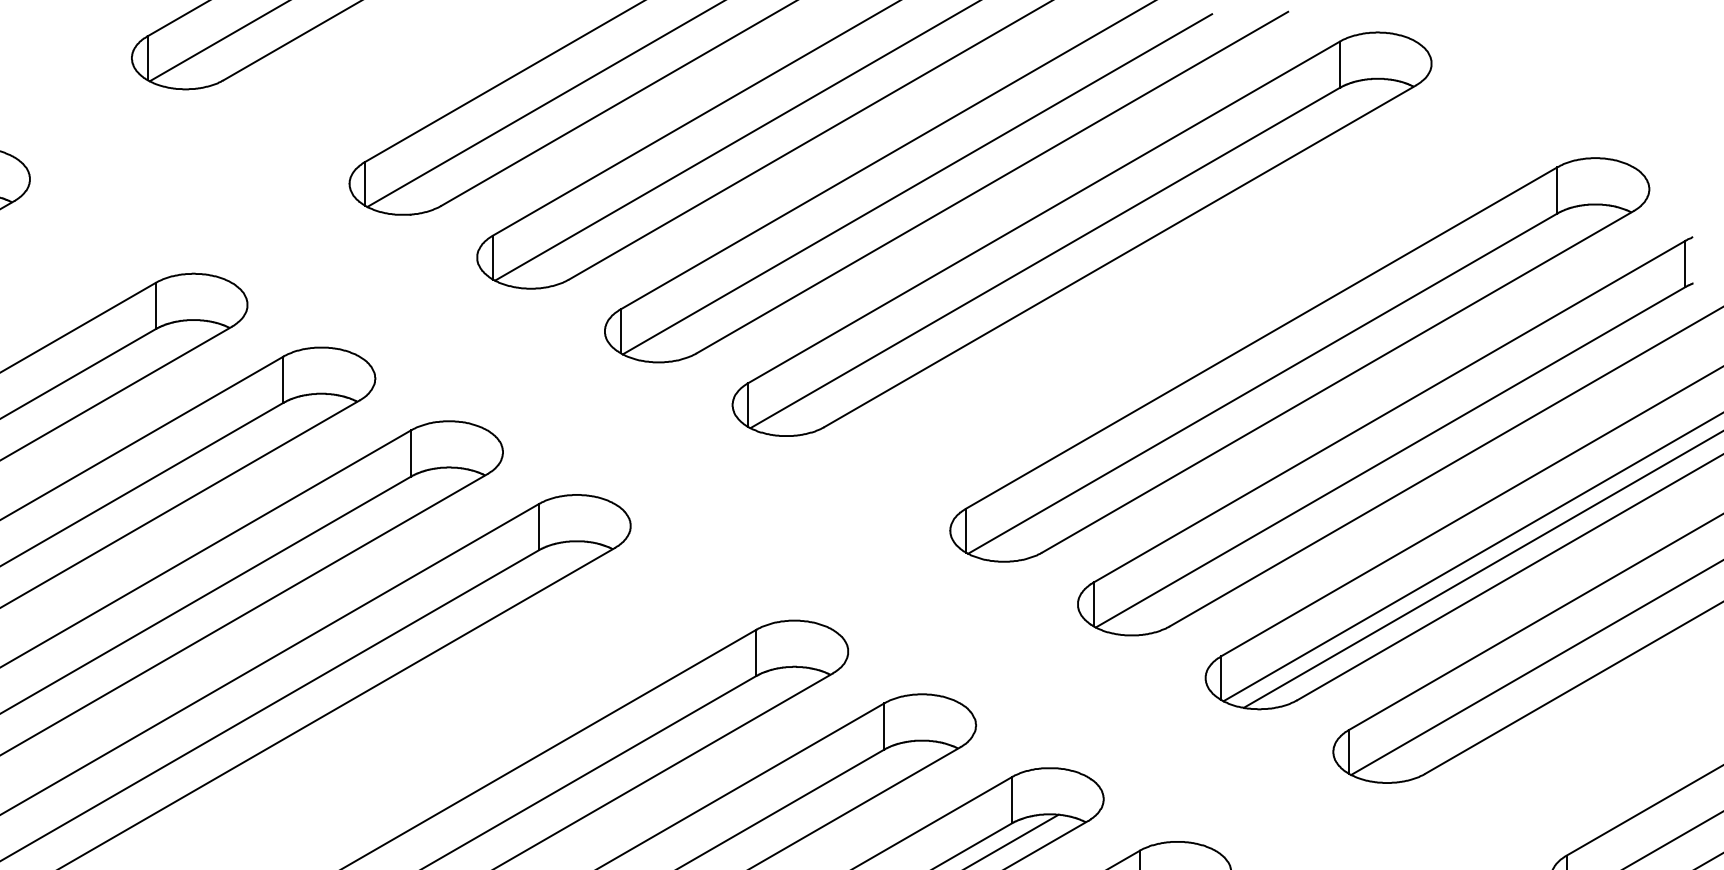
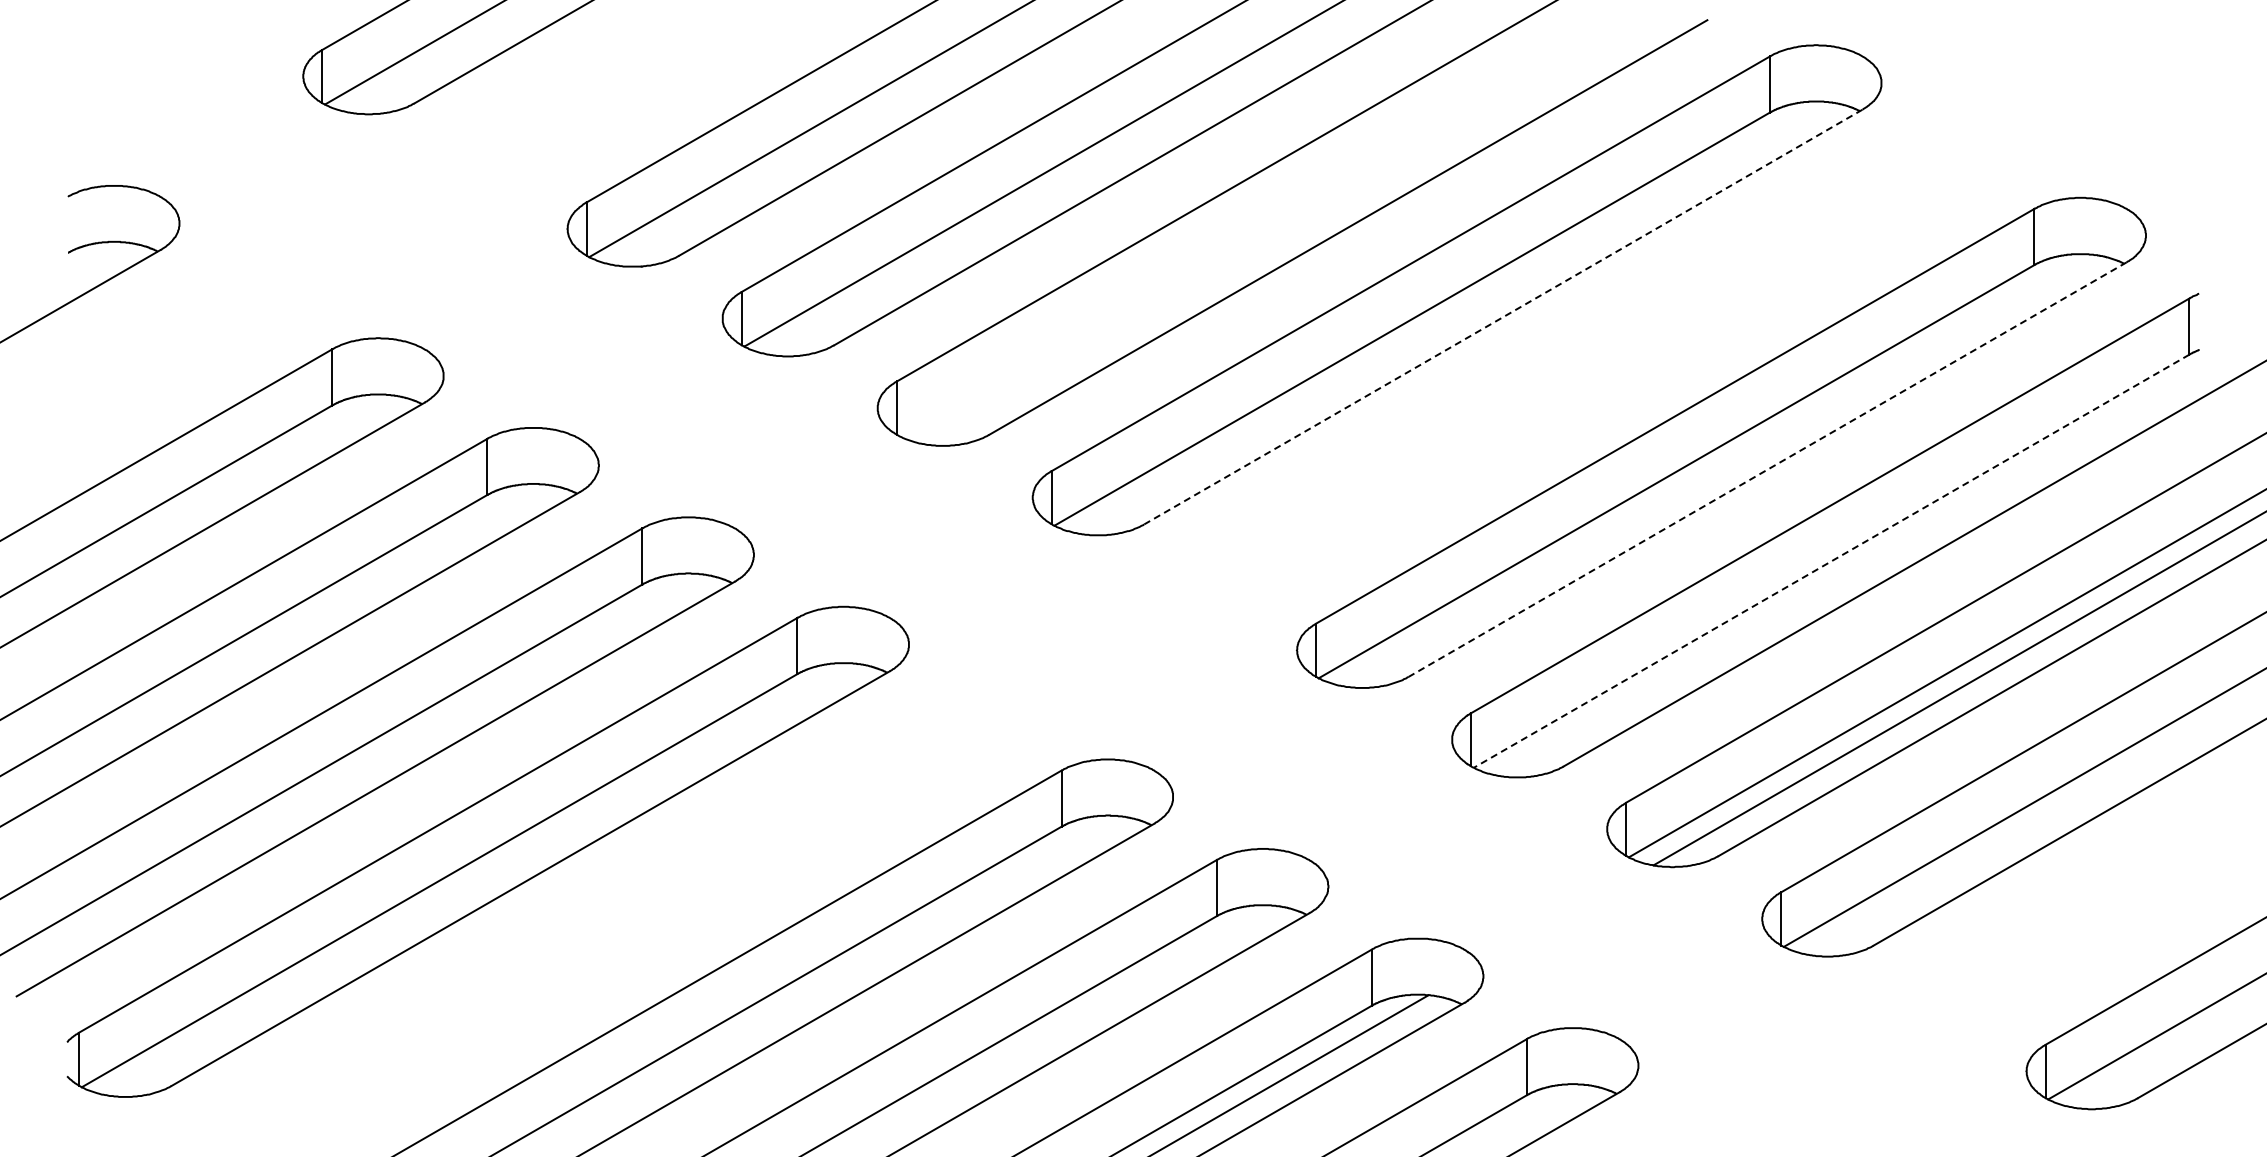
line: (916, 184) -> (1256, 229), removed
line: (1120, 256) -> (1503, 317), solid -> dashed
line: (1337, 381) -> (1767, 469), solid -> dashed
line: (1390, 457) -> (1831, 561), solid -> dashed

